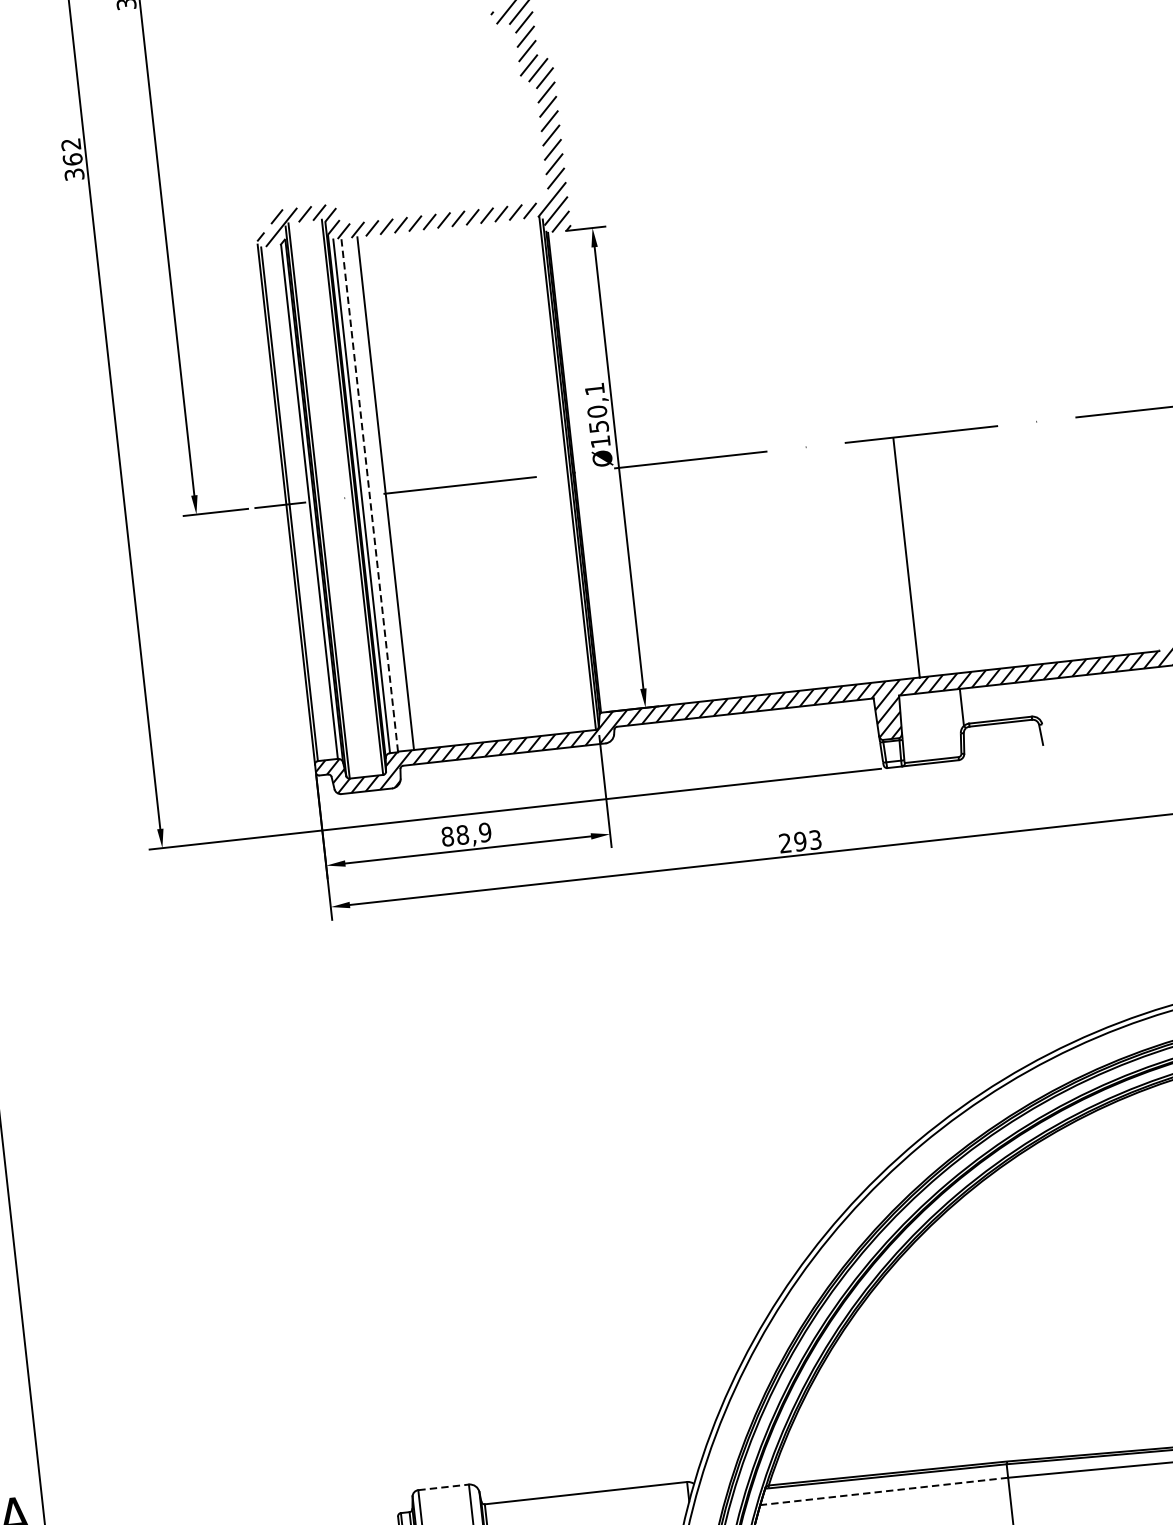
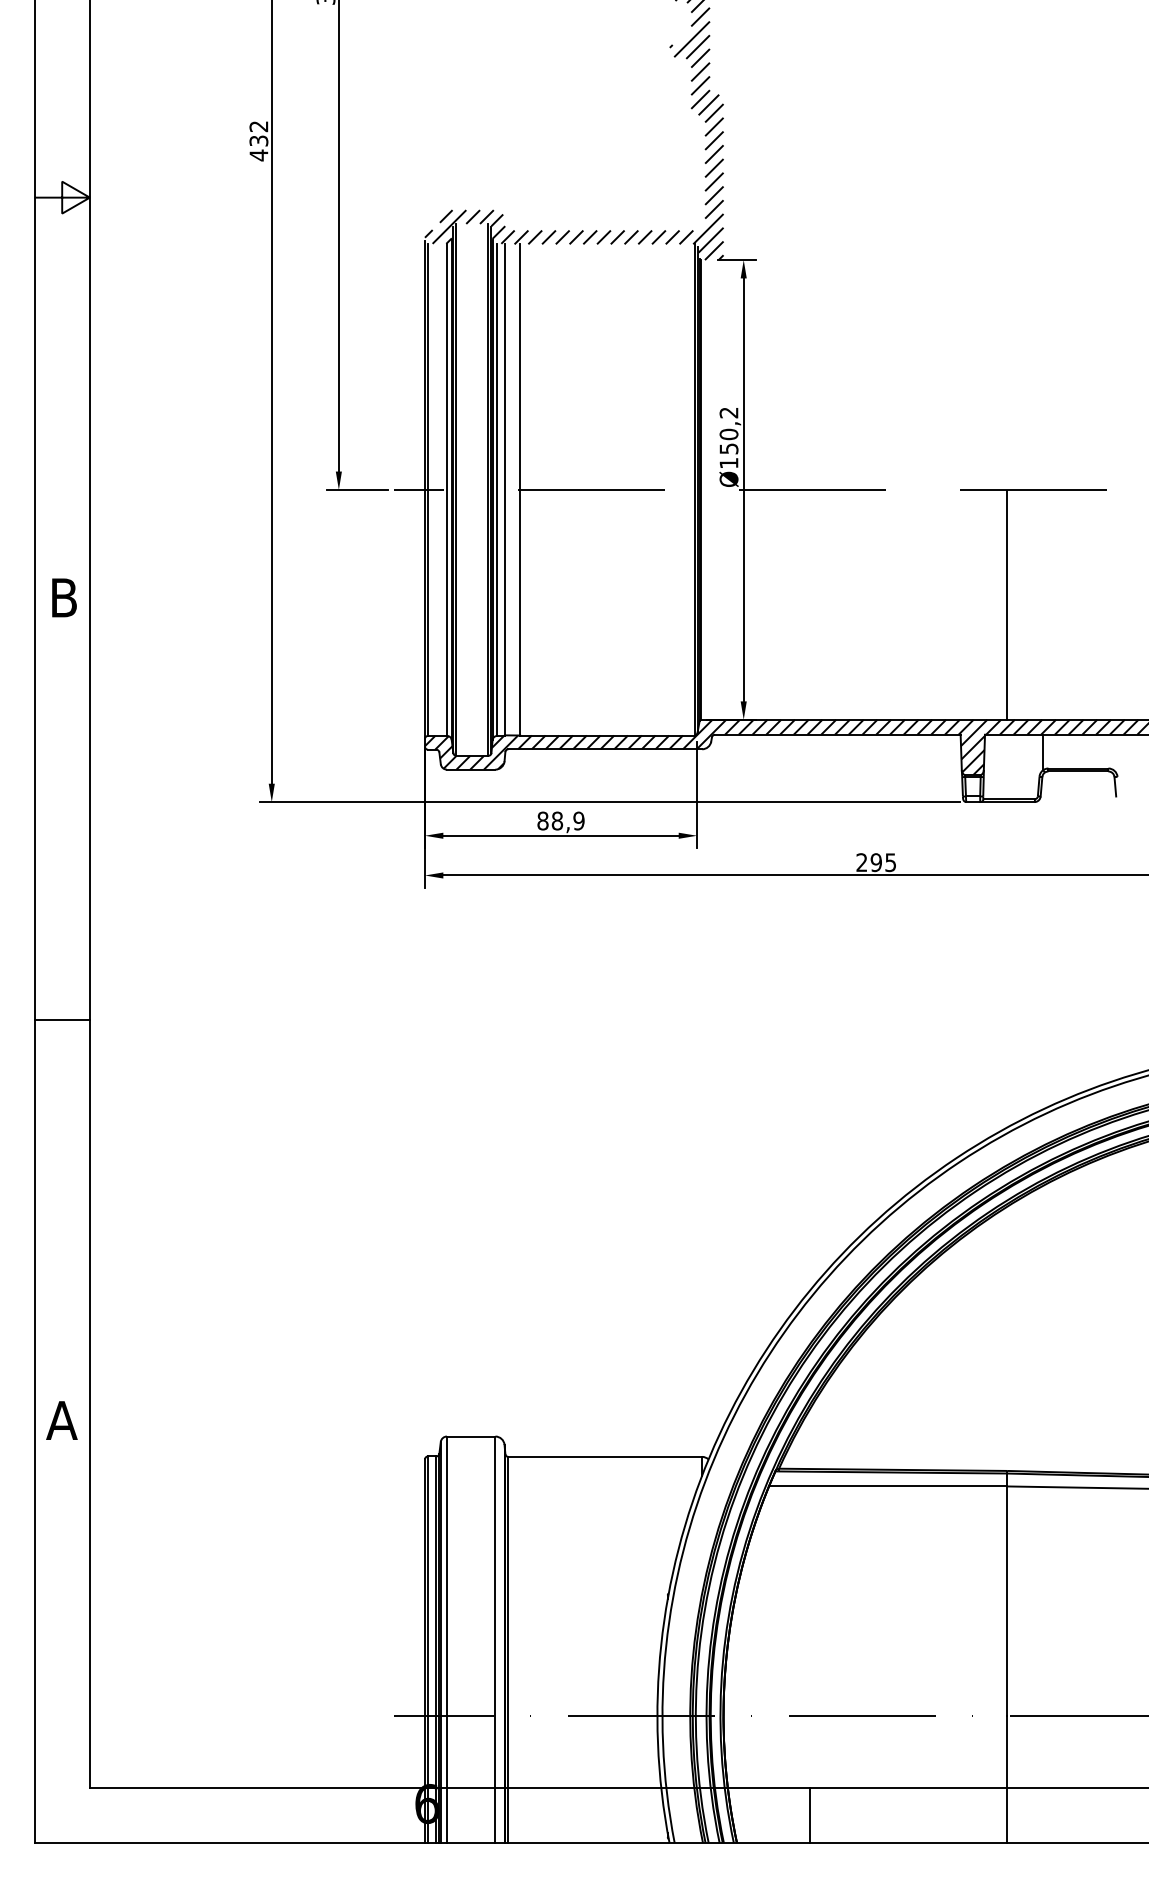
text: (73, 167) -> (258, 148), 362 -> 432
text: (594, 388) -> (728, 412), Ø150,1 -> Ø150,2
line: (369, 496) -> (504, 490), dashed -> solid
text: (815, 839) -> (890, 862), 293 -> 295
line: (443, 1487) -> (471, 1436), dashed -> solid
line: (883, 1491) -> (887, 1486), dashed -> solid

